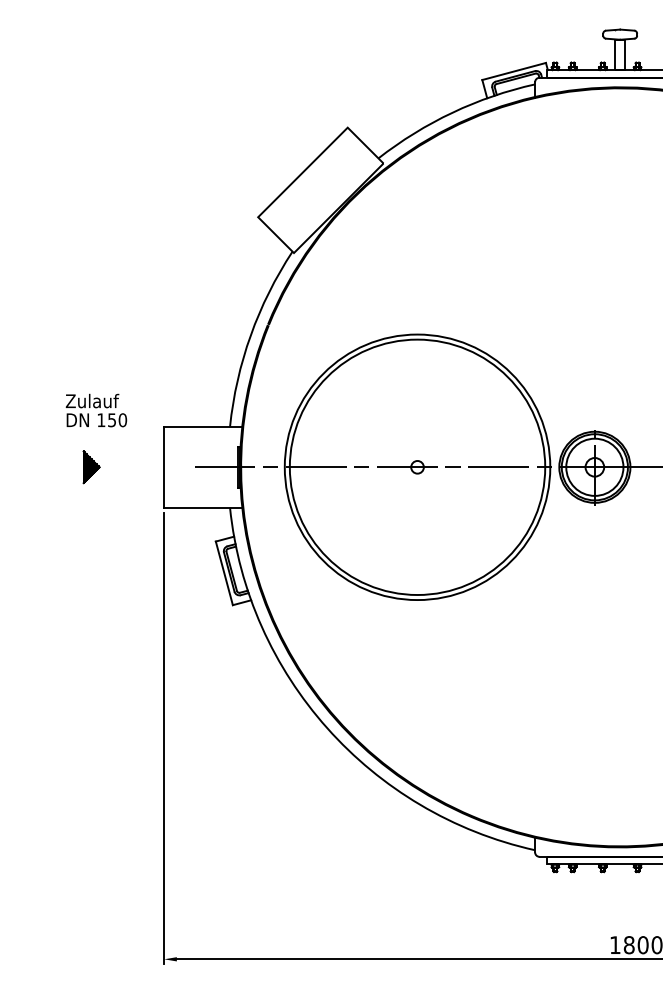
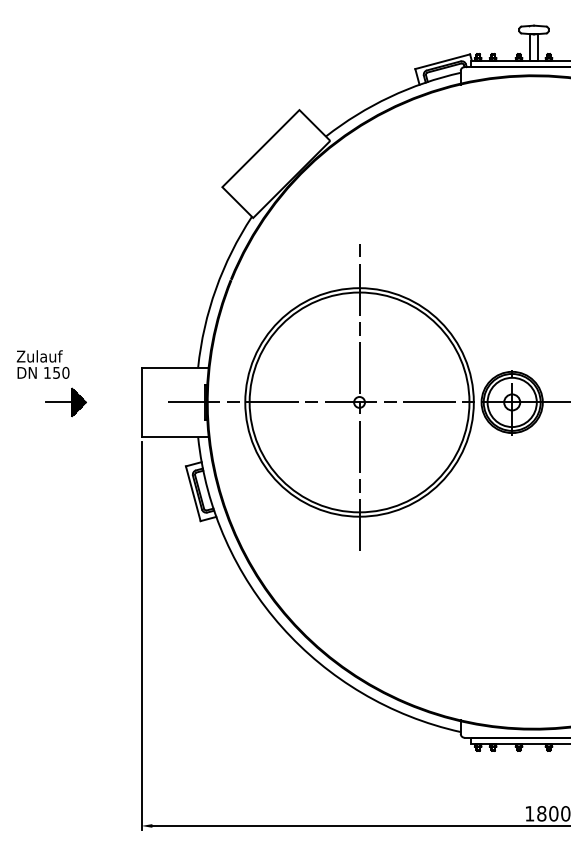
text: (95, 410) -> (42, 364), moved
line: (417, 461) -> (359, 397), added
line: (67, 467) -> (58, 402), added

